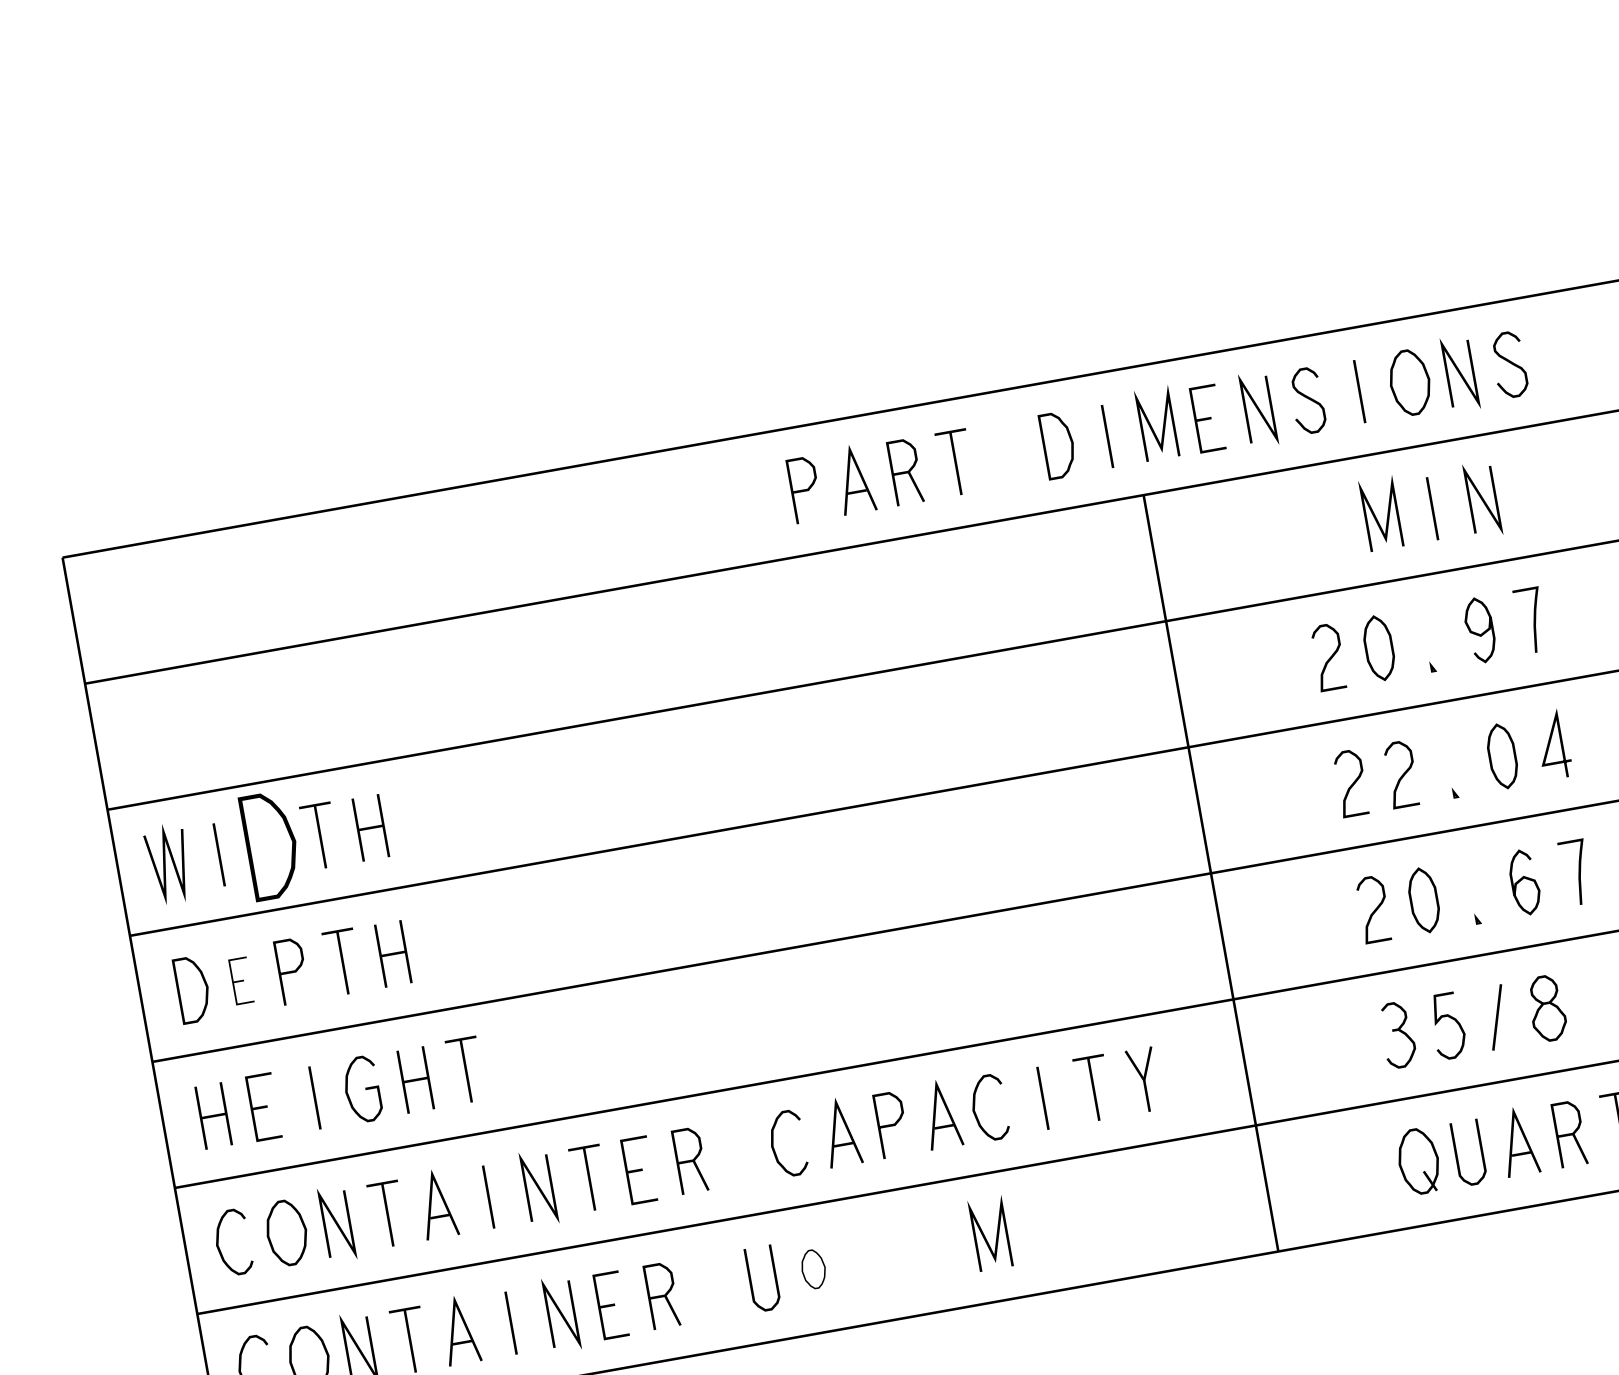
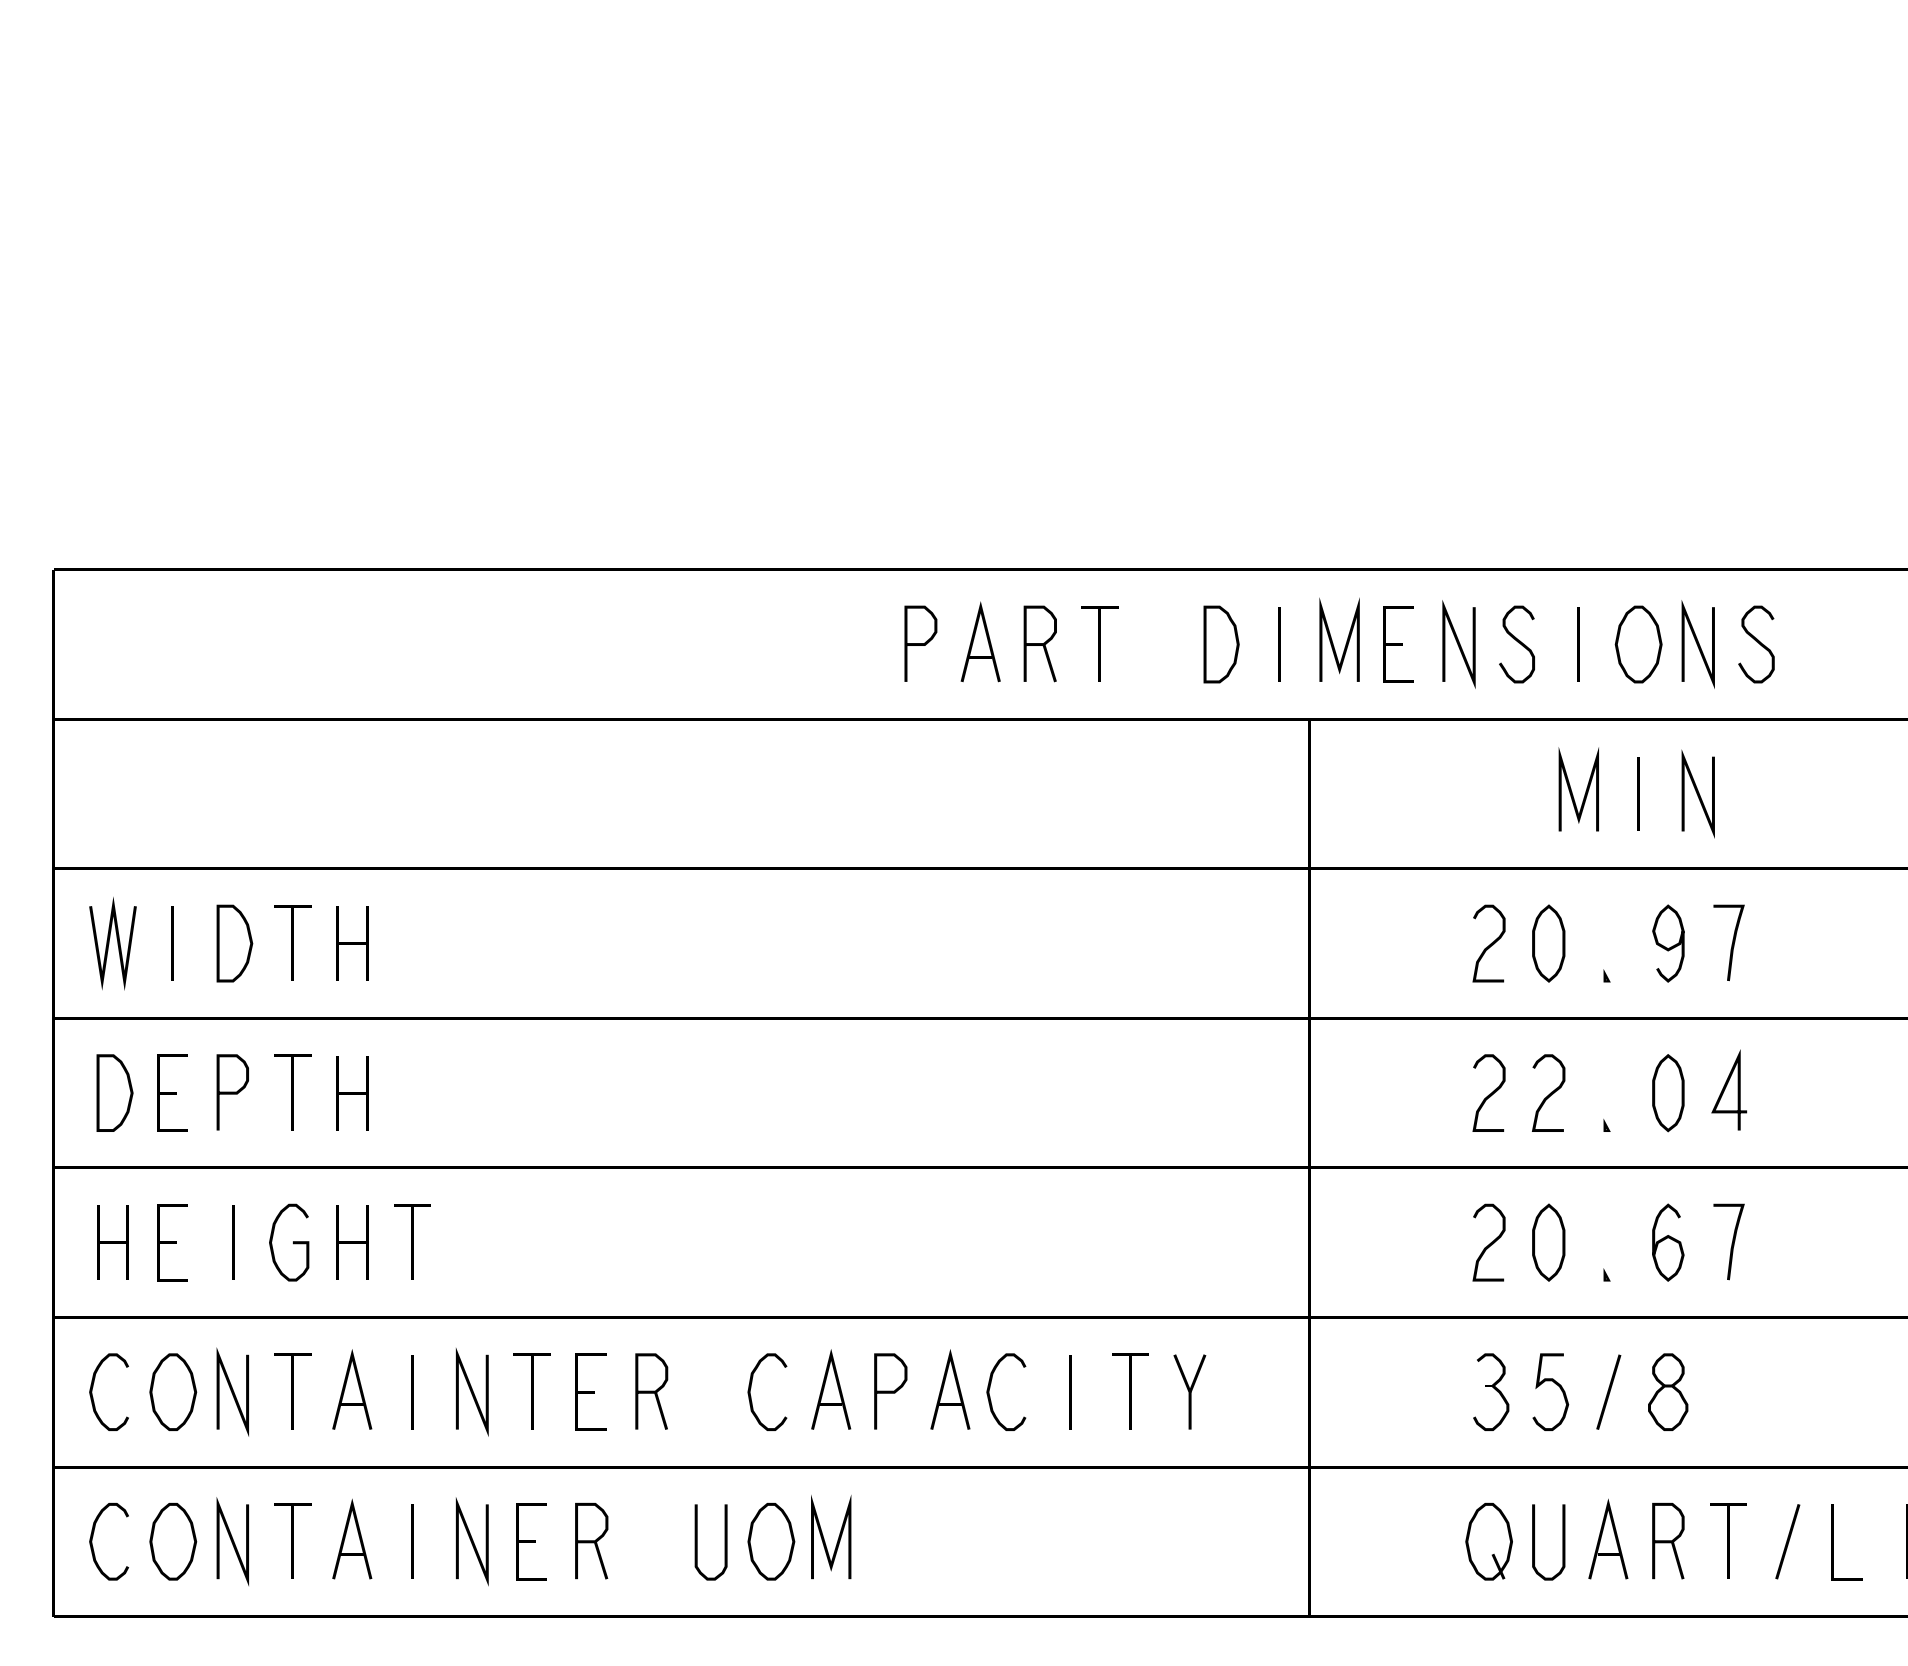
part: (271, 845) -> (234, 943), size x0.62
part: (241, 980) -> (172, 1092), size x1.43
line: (996, 1234) -> (837, 1539), moved
part: (813, 1269) -> (771, 1541), size x1.67

